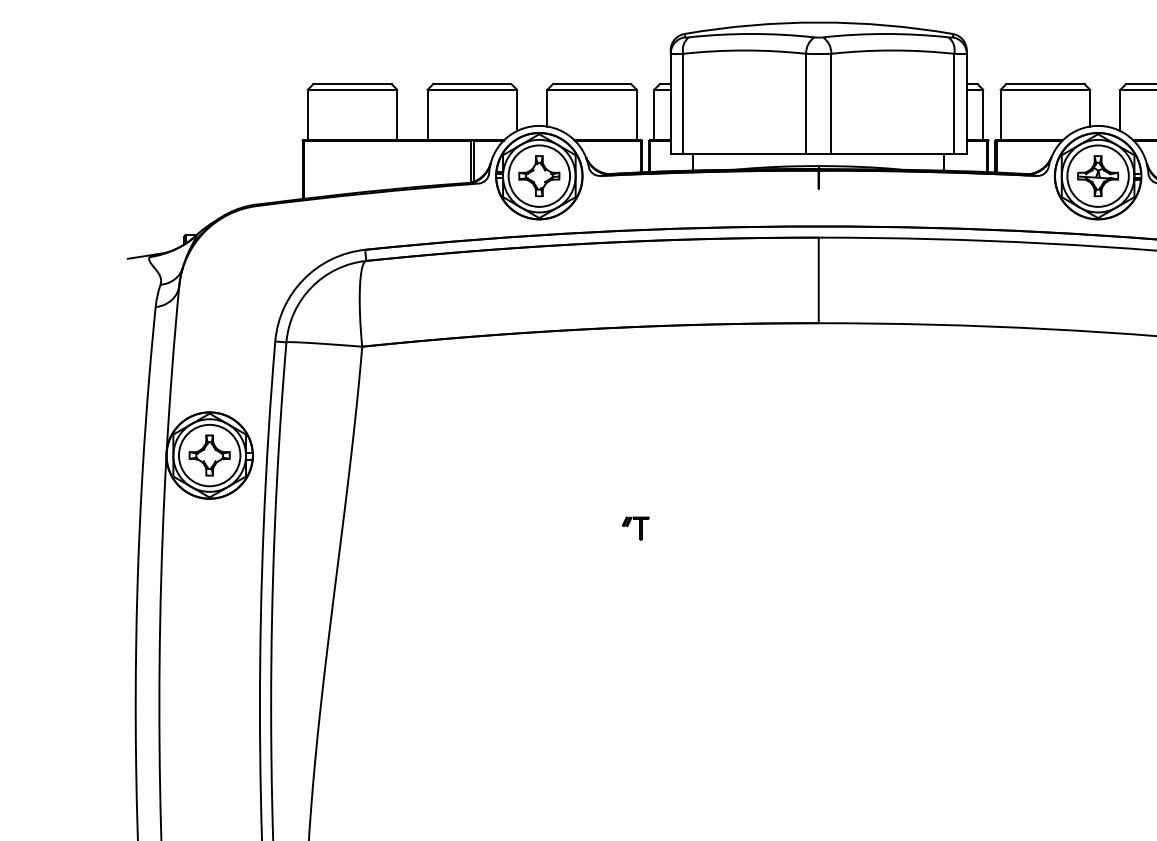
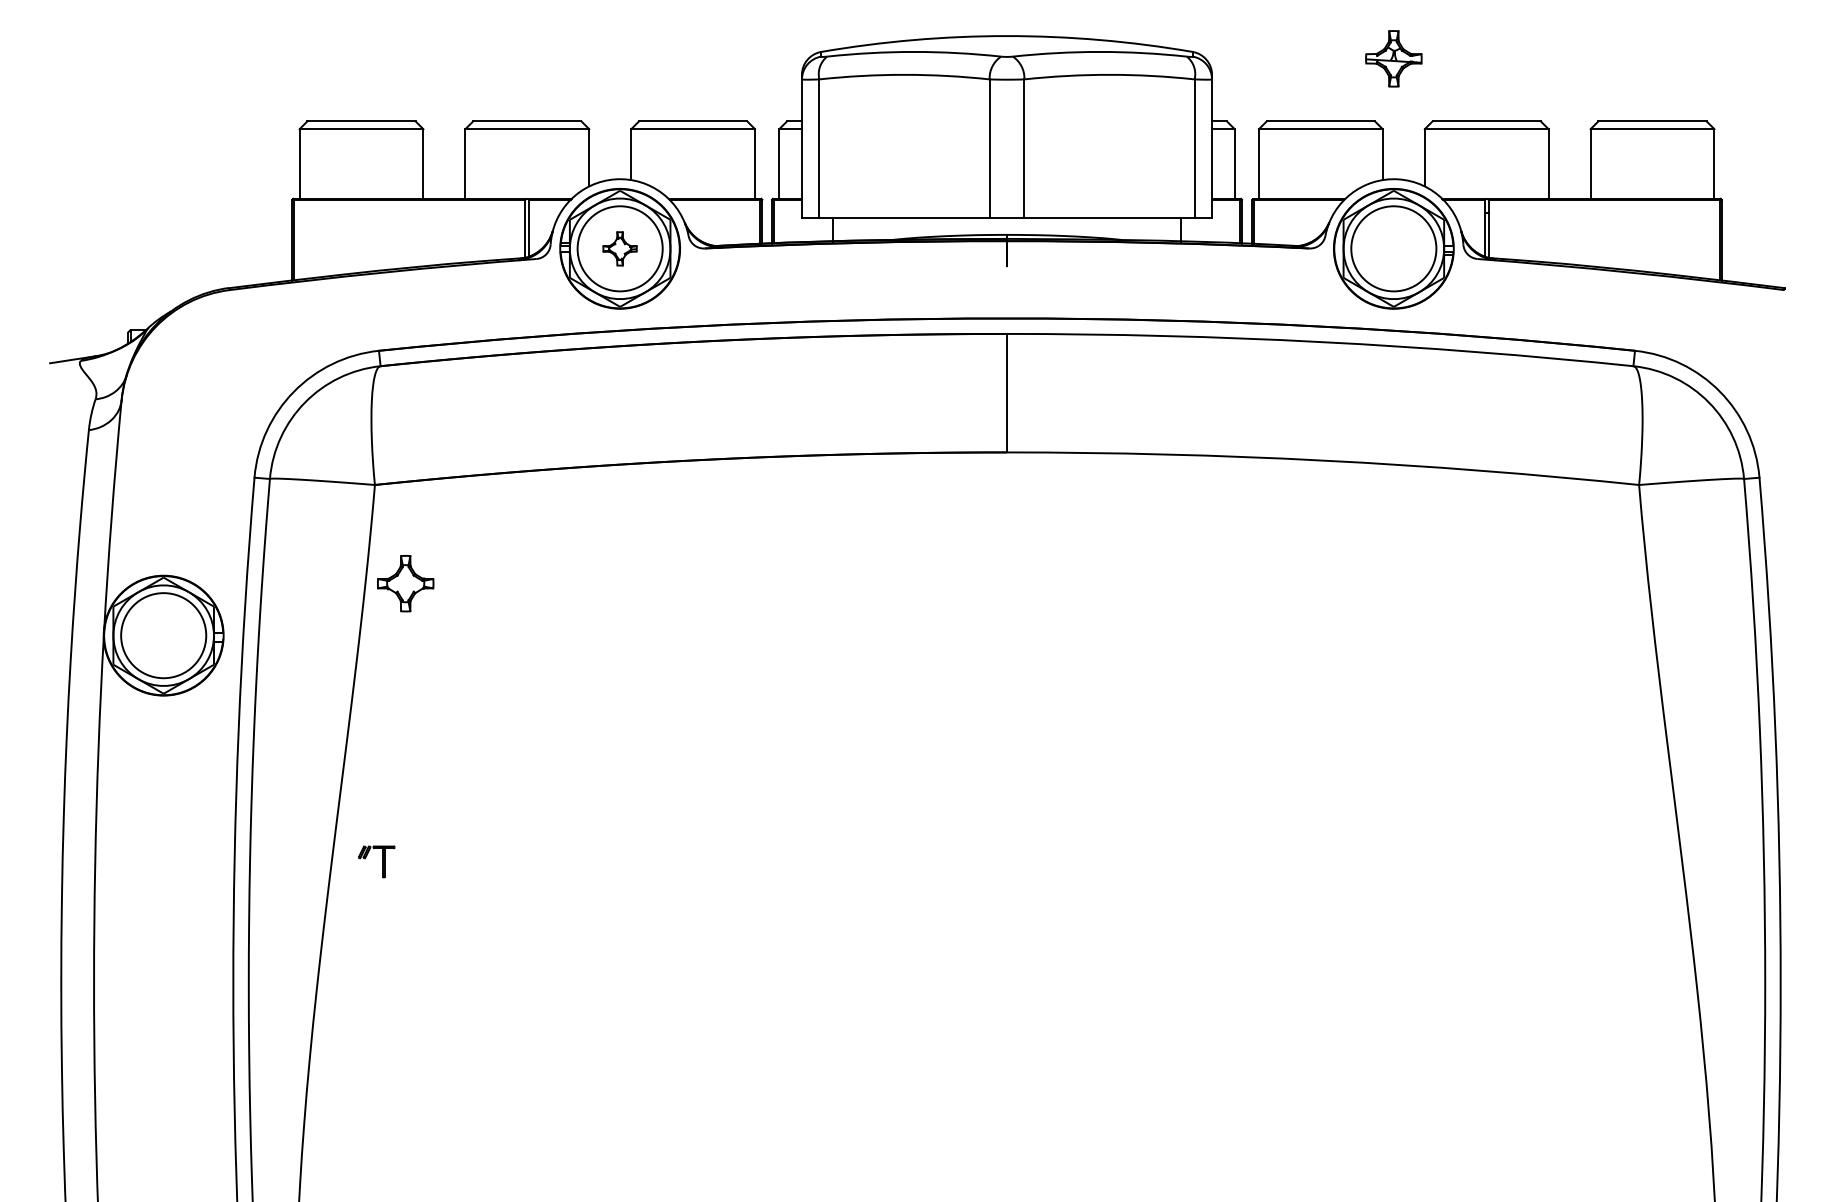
part: (538, 175) -> (619, 248), size x0.6
part: (1097, 175) -> (1393, 58), moved
part: (209, 455) -> (405, 583), moved
part: (635, 528) -> (376, 861), moved

